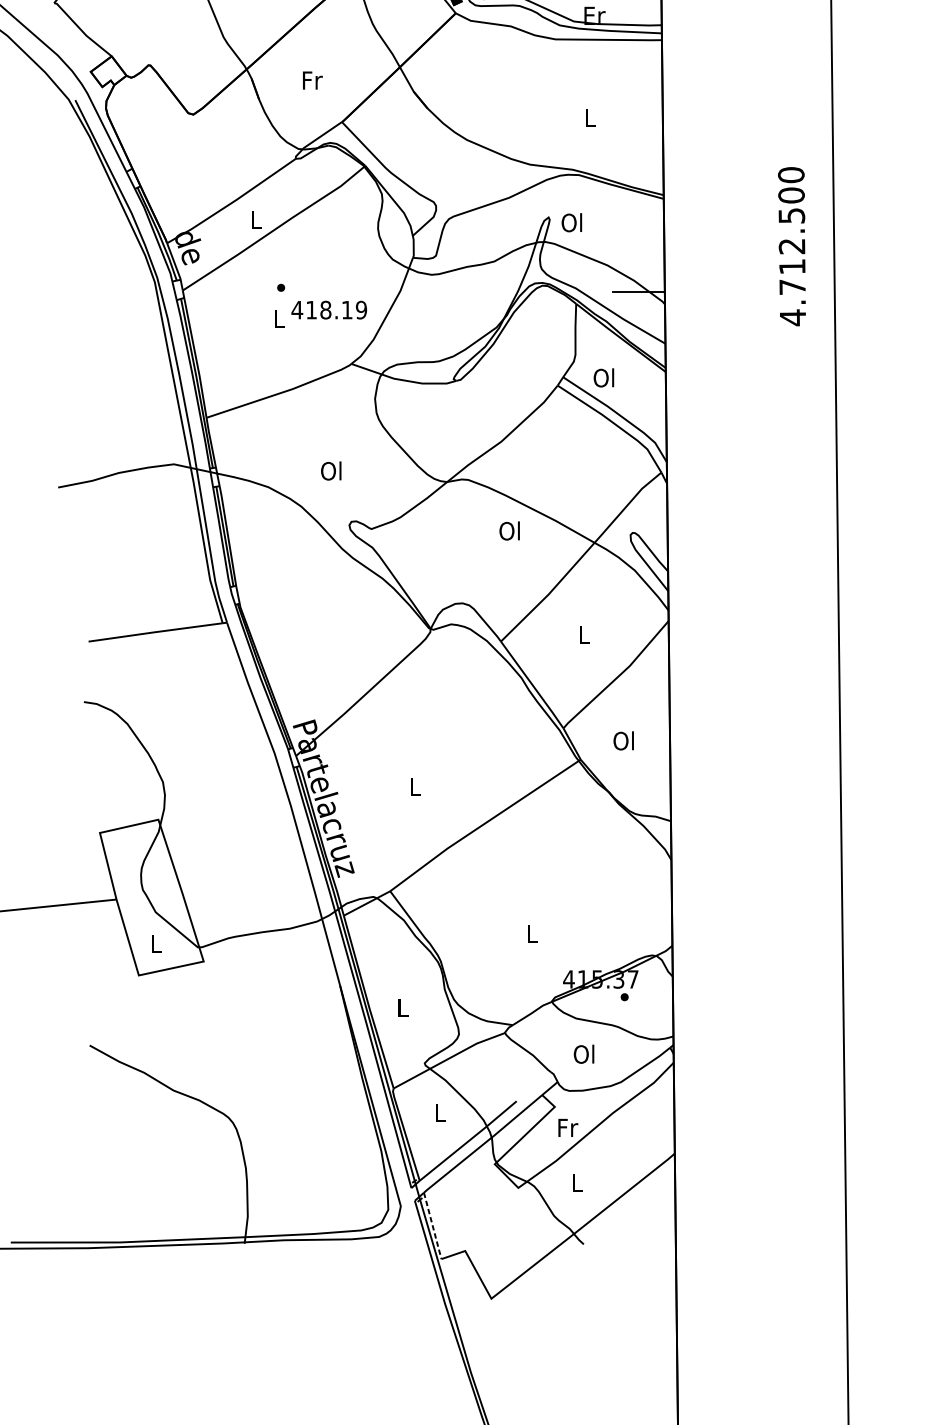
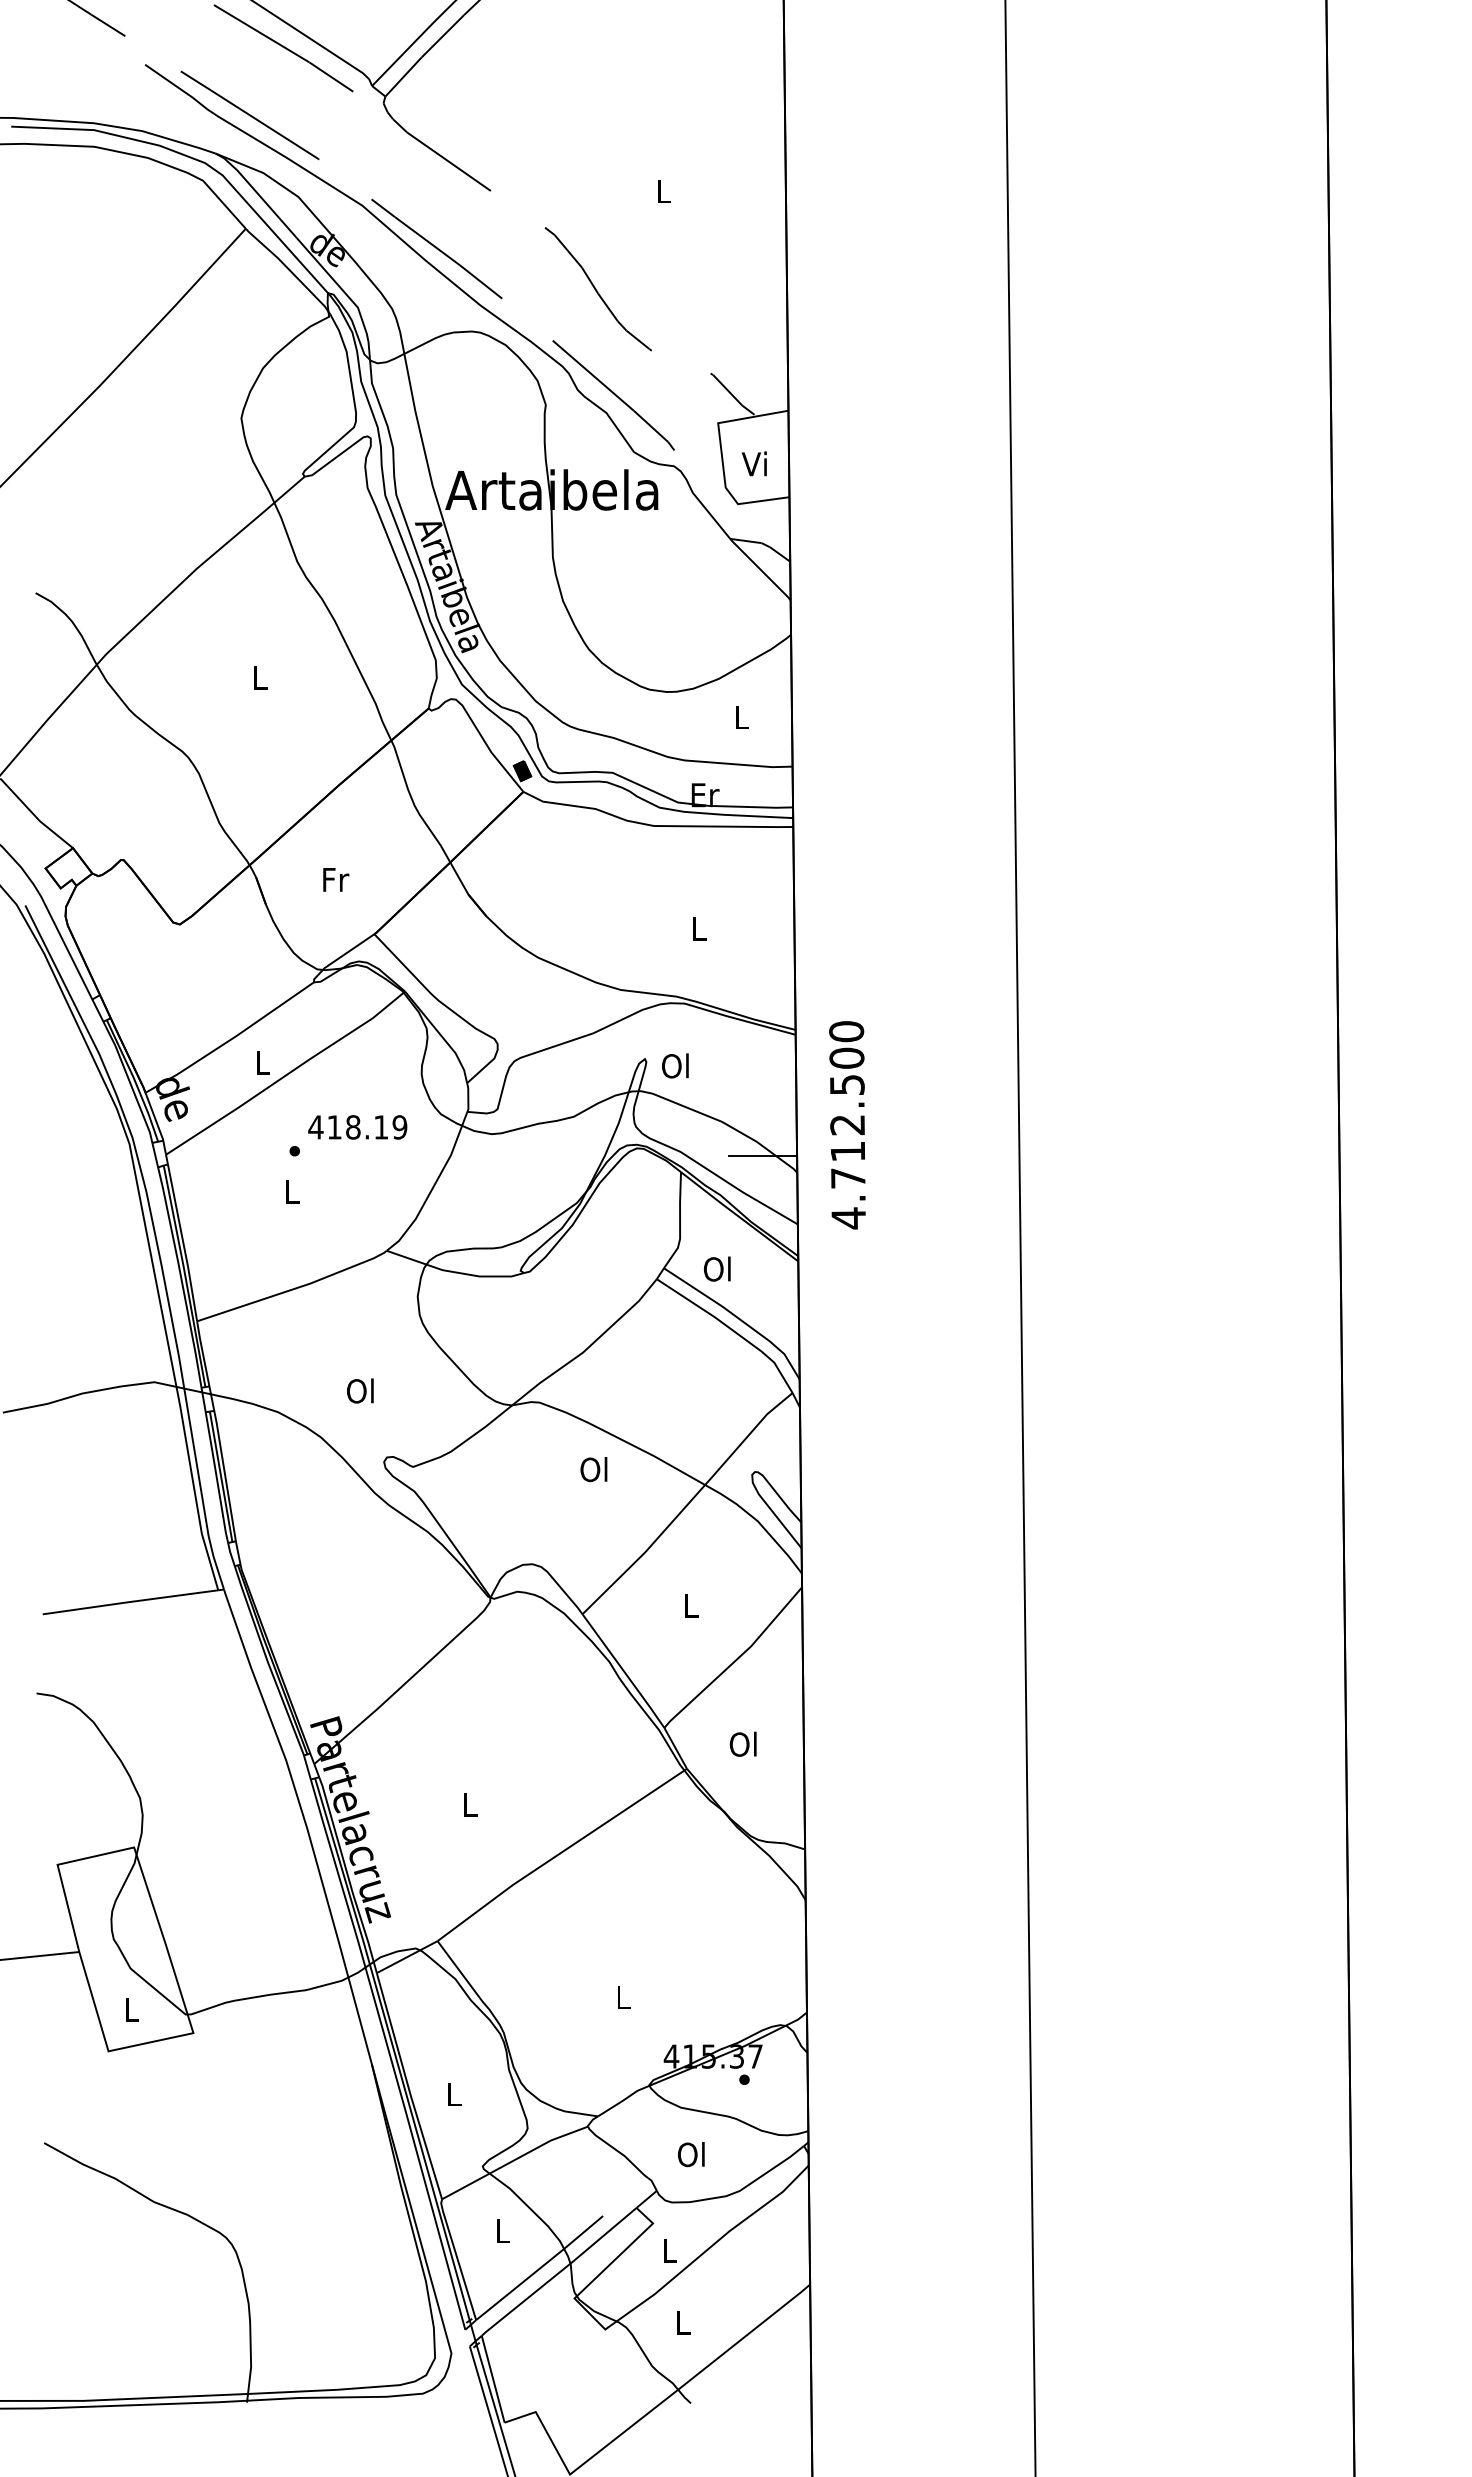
text: (791, 246) -> (847, 1125), moved
text: (329, 310) -> (357, 1127), moved
text: (568, 1127) -> (670, 2250), Fr -> L
line: (432, 1226) -> (493, 2379), dashed -> solid

